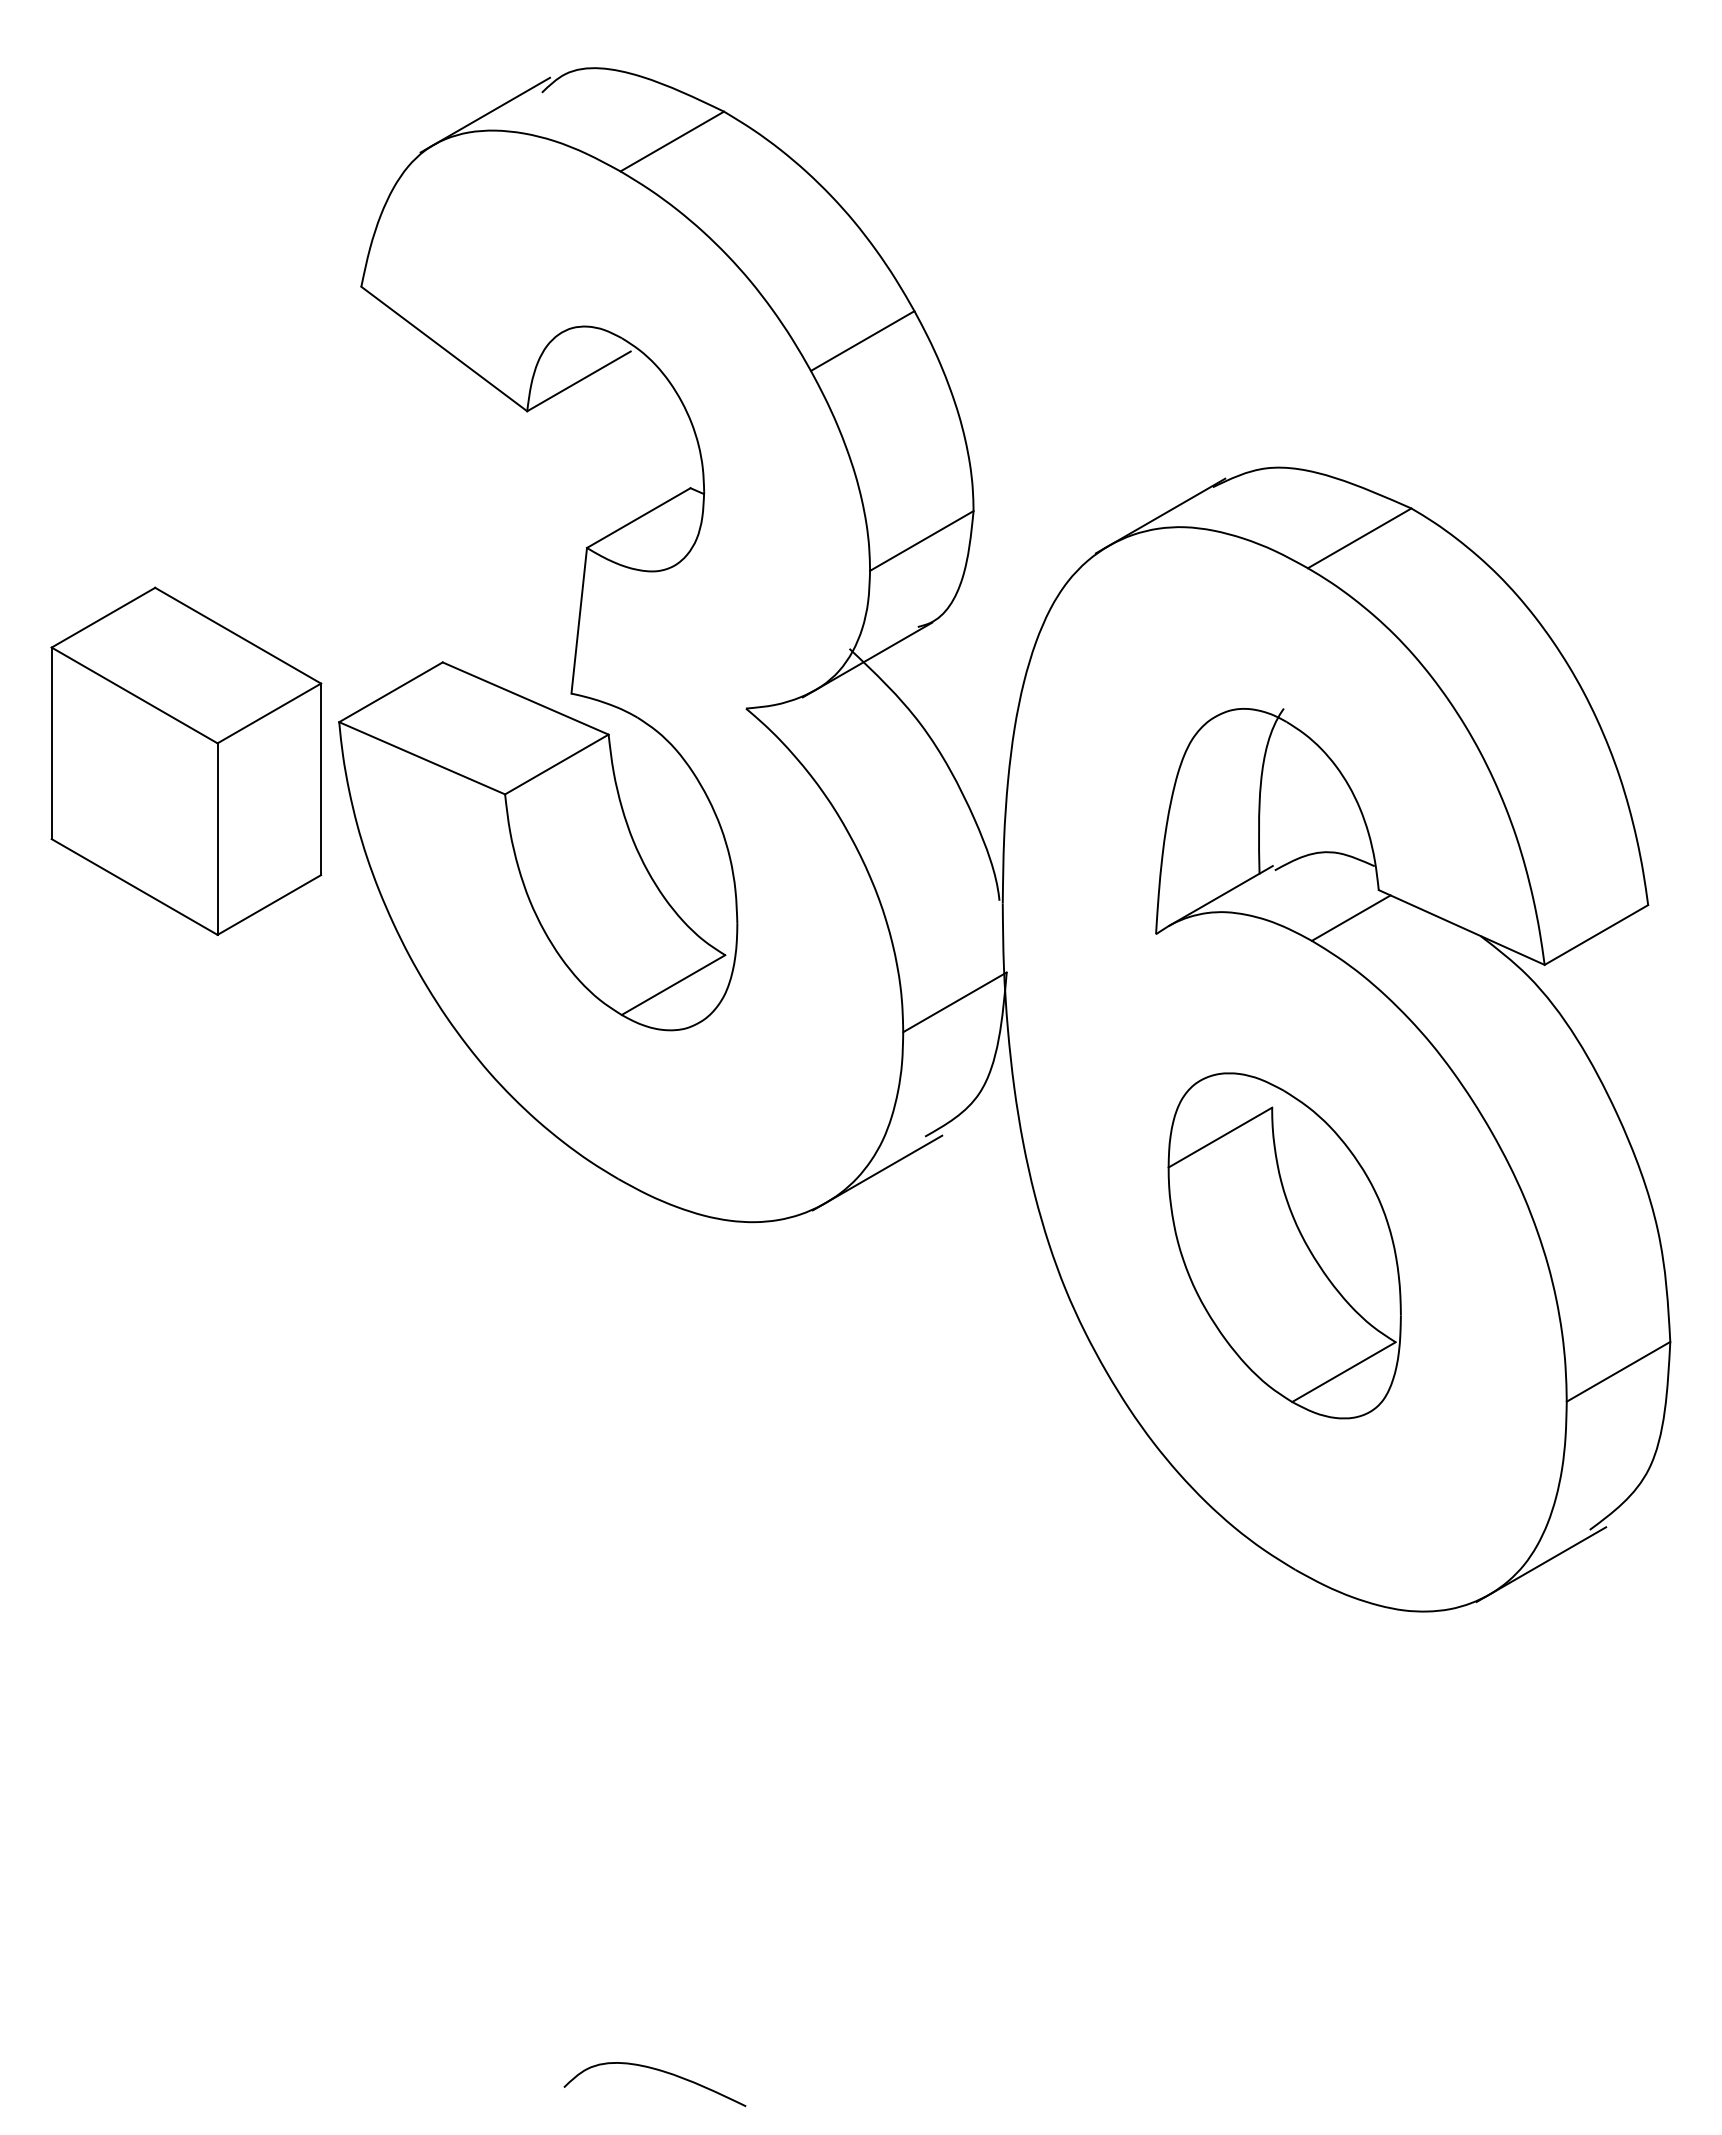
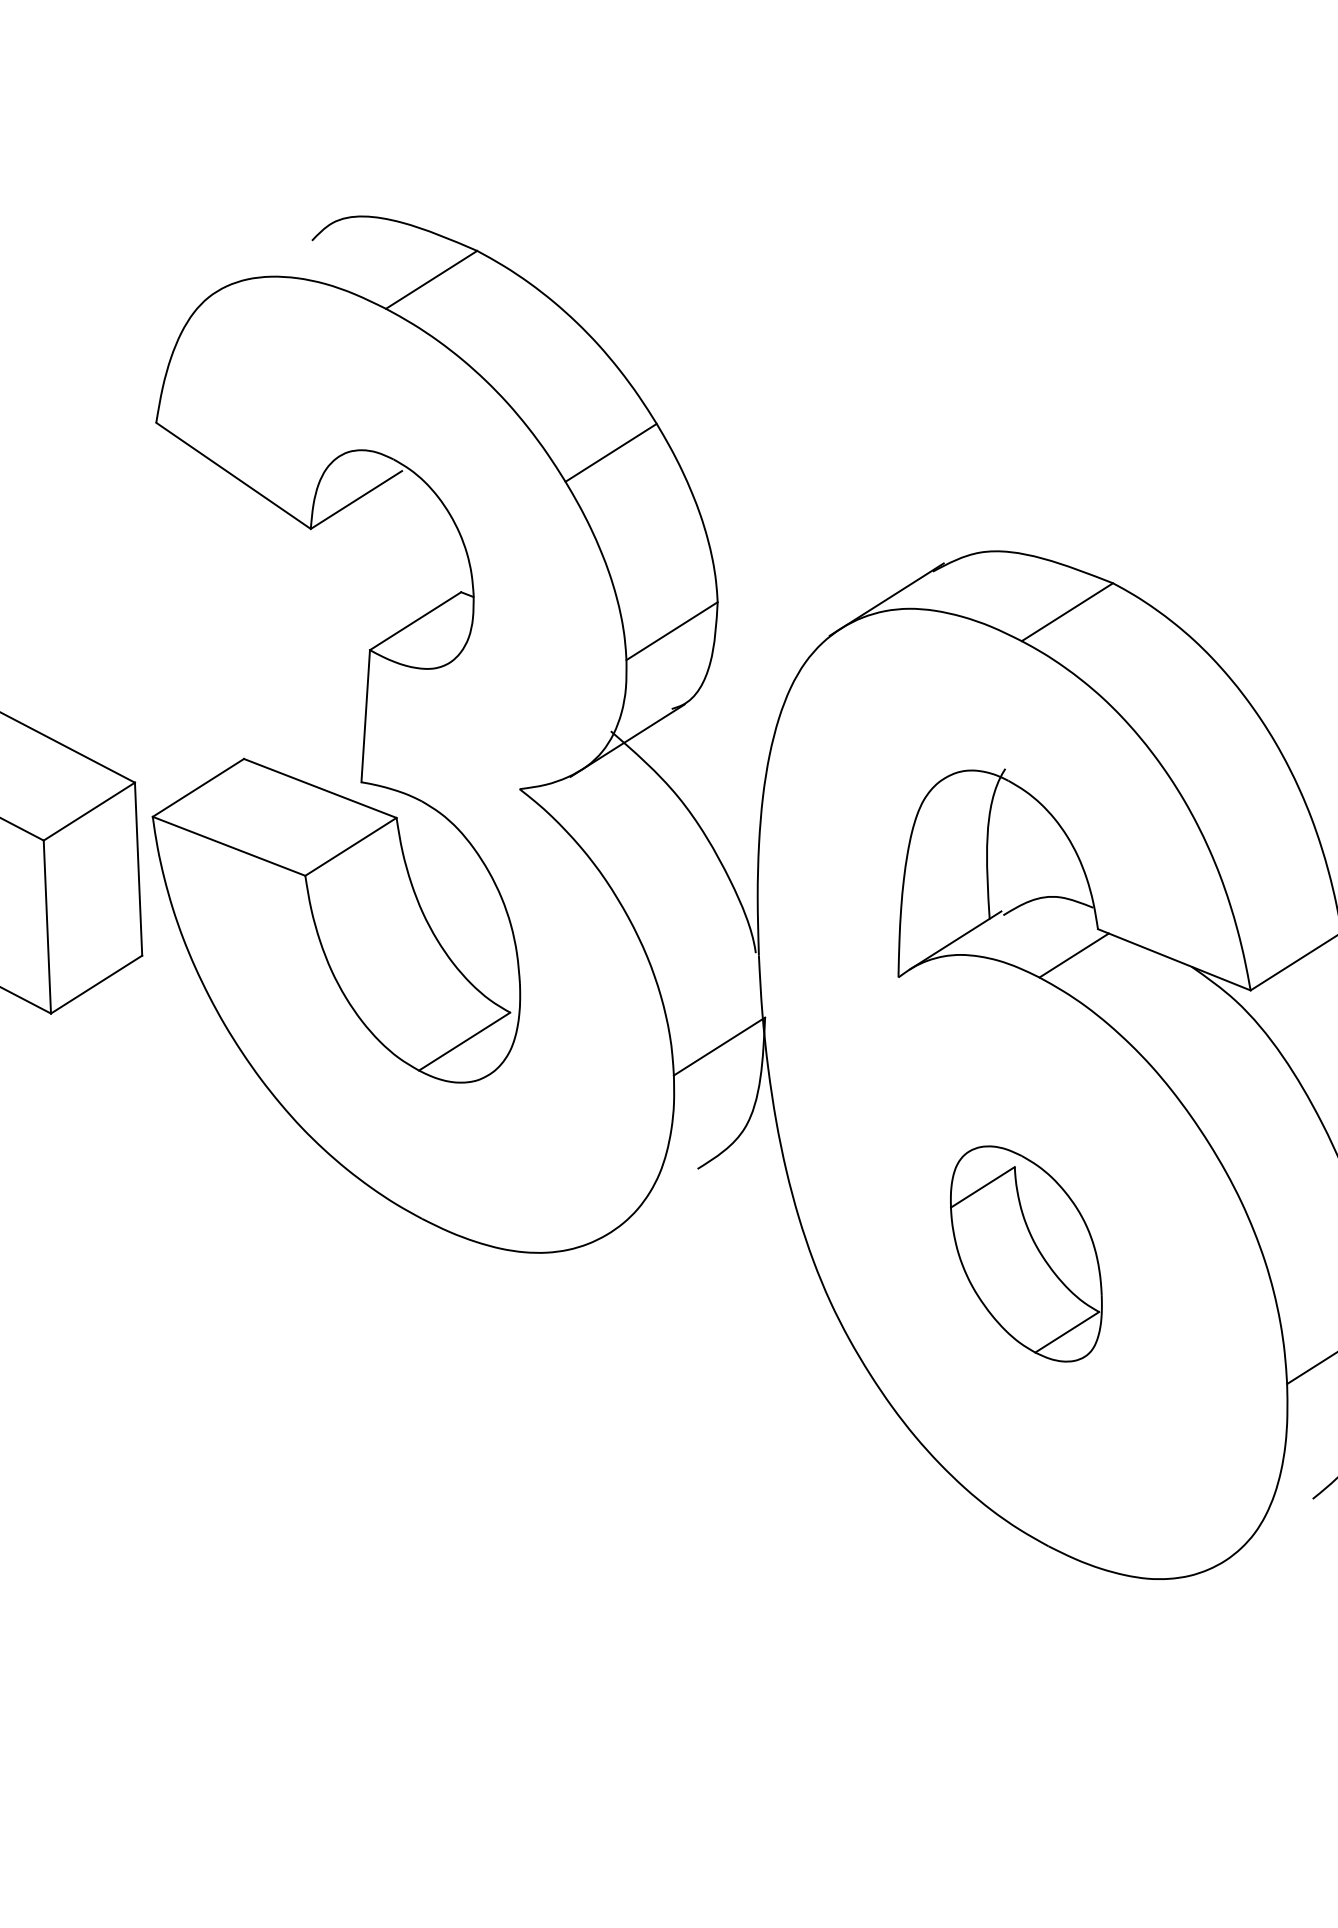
line: (485, 114) -> (261, 262), removed
line: (877, 1172) -> (655, 1203), removed
part: (1284, 1245) -> (1026, 1253), size x0.7
line: (1541, 1564) -> (1270, 1532), removed

